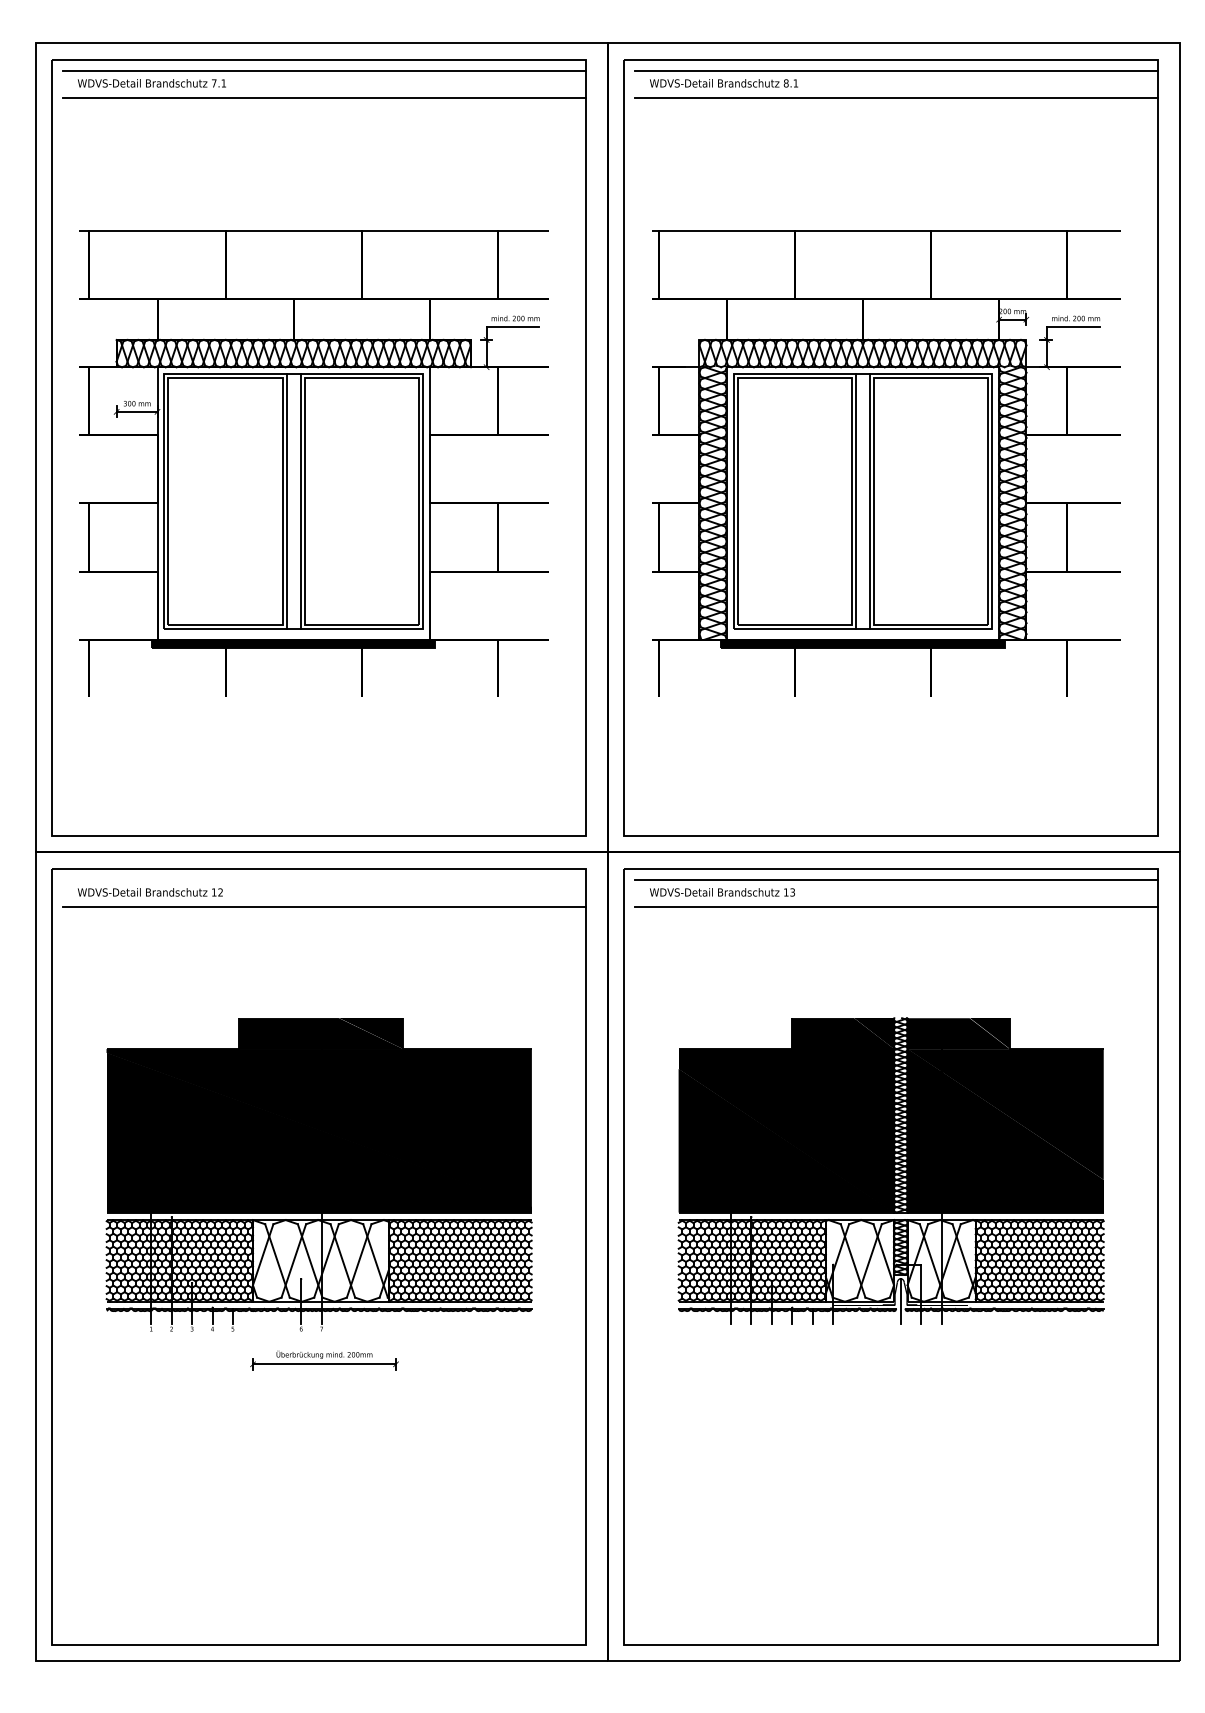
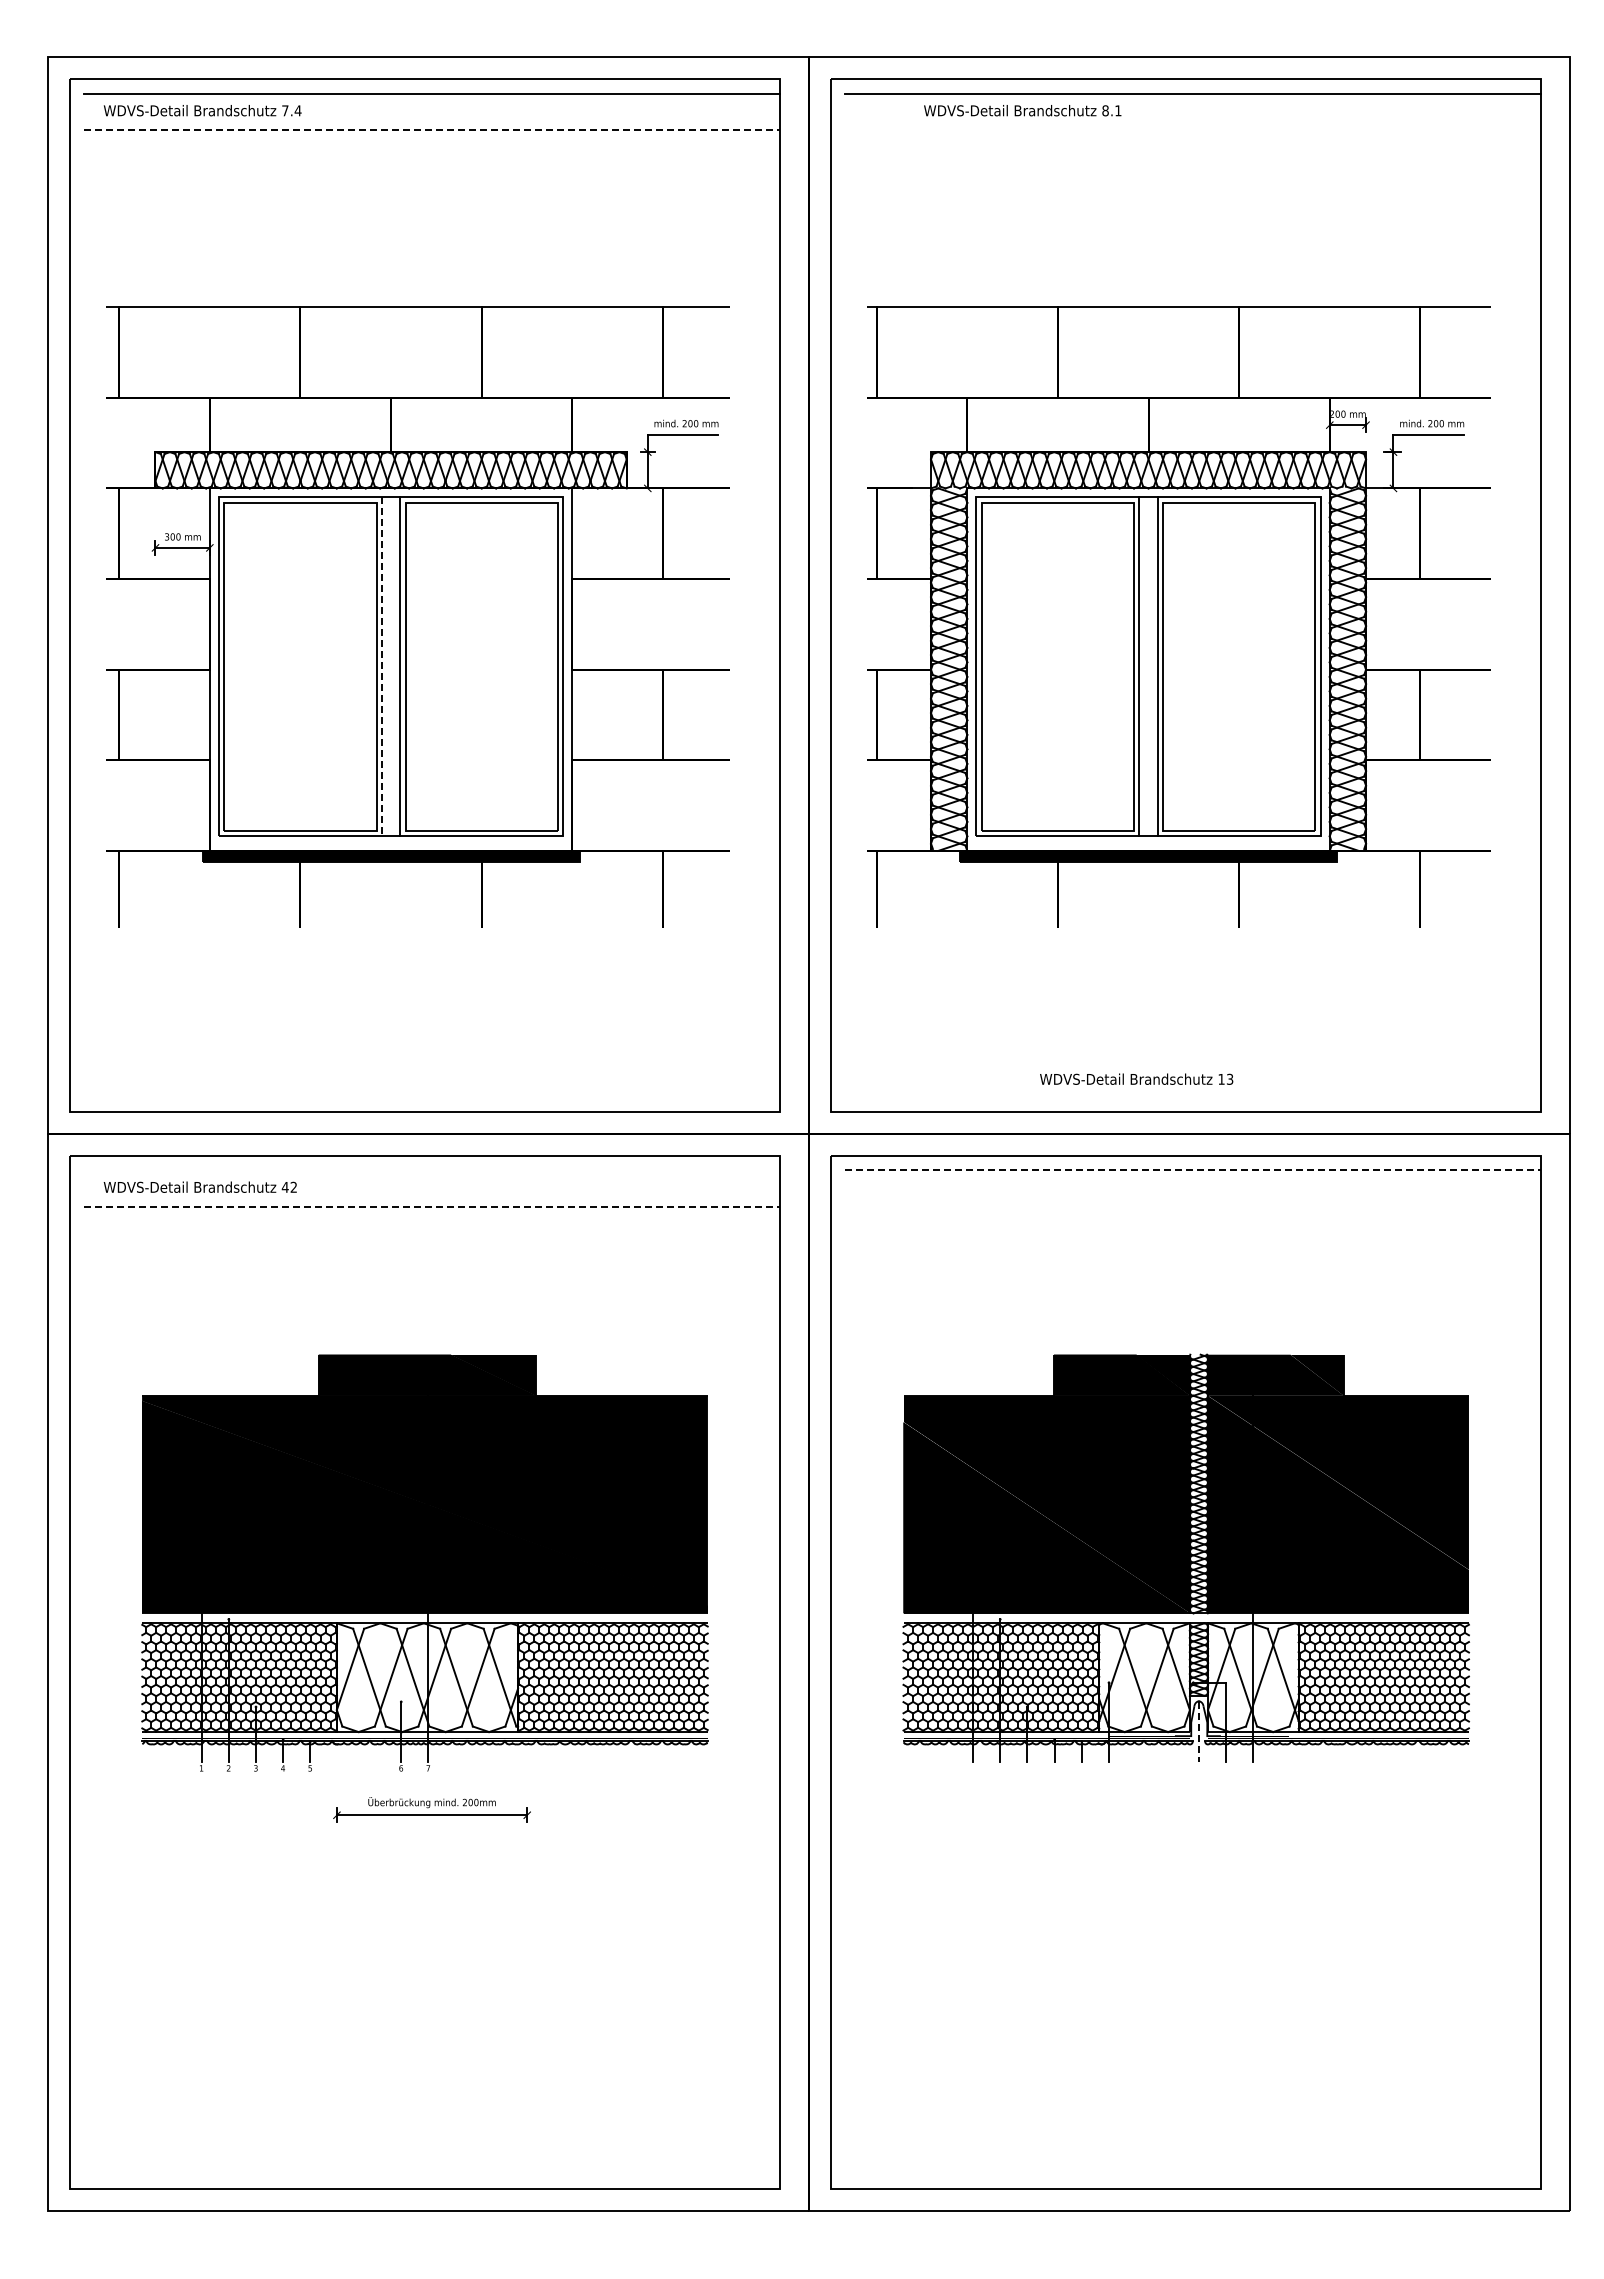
text: (223, 83) -> (297, 110), 7.1 -> 7.4
text: (723, 83) -> (1022, 110), moved
line: (324, 98) -> (432, 130), solid -> dashed
line: (895, 98) -> (1192, 130), removed
line: (287, 501) -> (382, 667), solid -> dashed
line: (896, 879) -> (1193, 1170), solid -> dashed
text: (722, 891) -> (1136, 1078), moved
text: (213, 892) -> (284, 1187), 12 -> 42
line: (324, 906) -> (432, 1206), solid -> dashed
line: (895, 906) -> (1192, 1206), removed
line: (900, 1302) -> (1198, 1732), solid -> dashed

